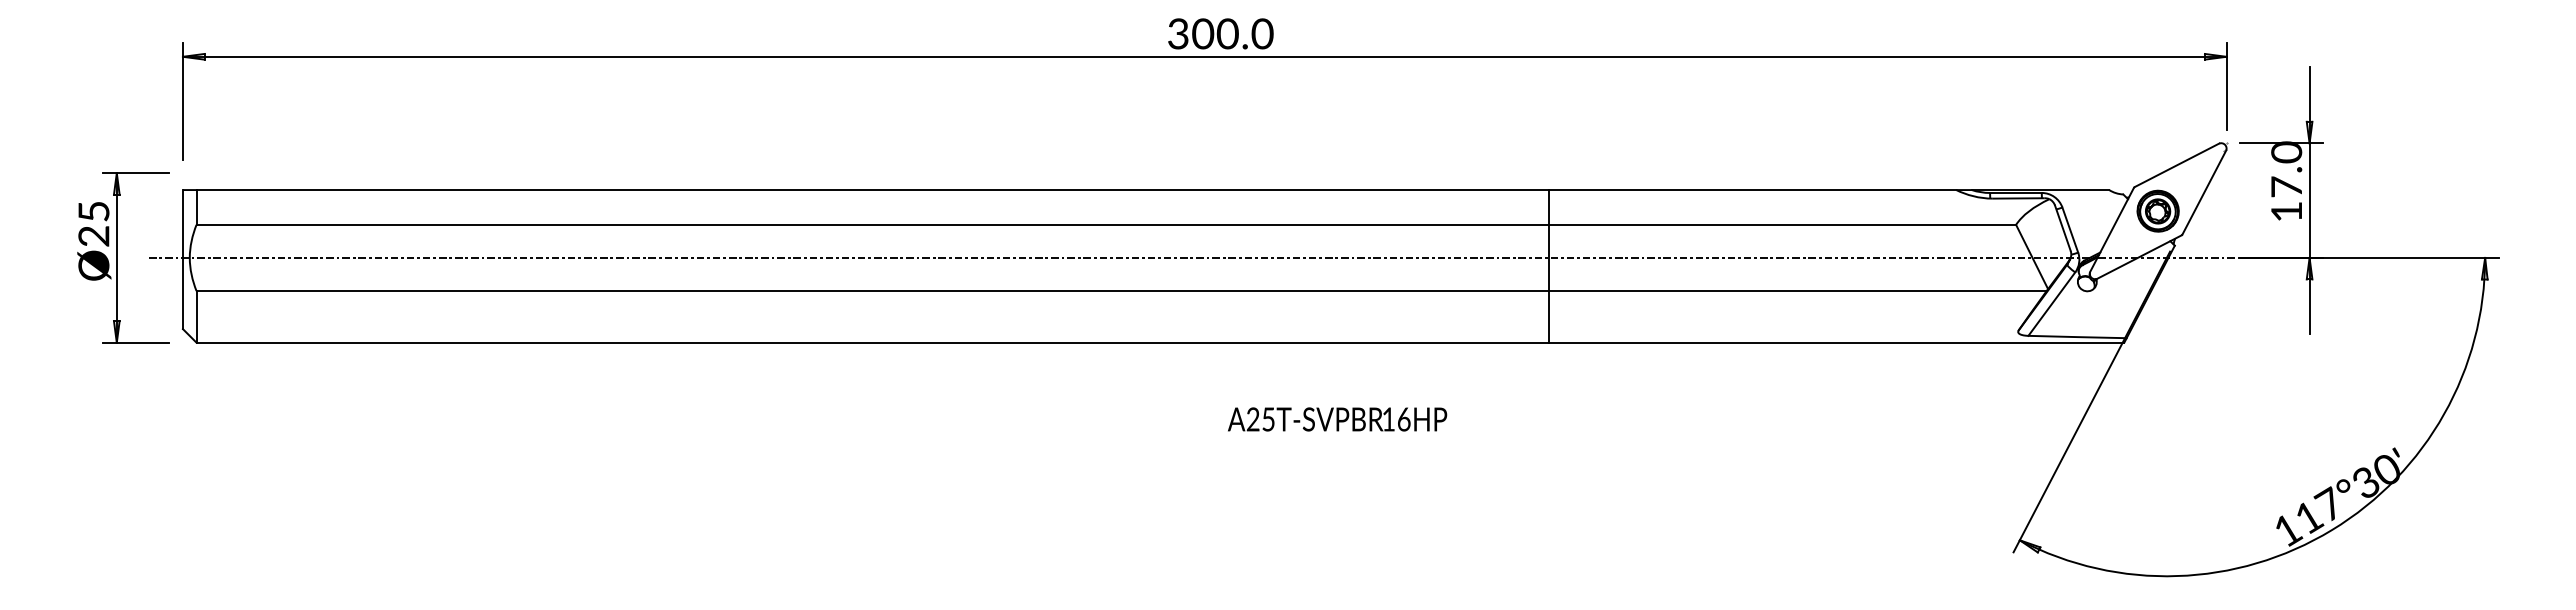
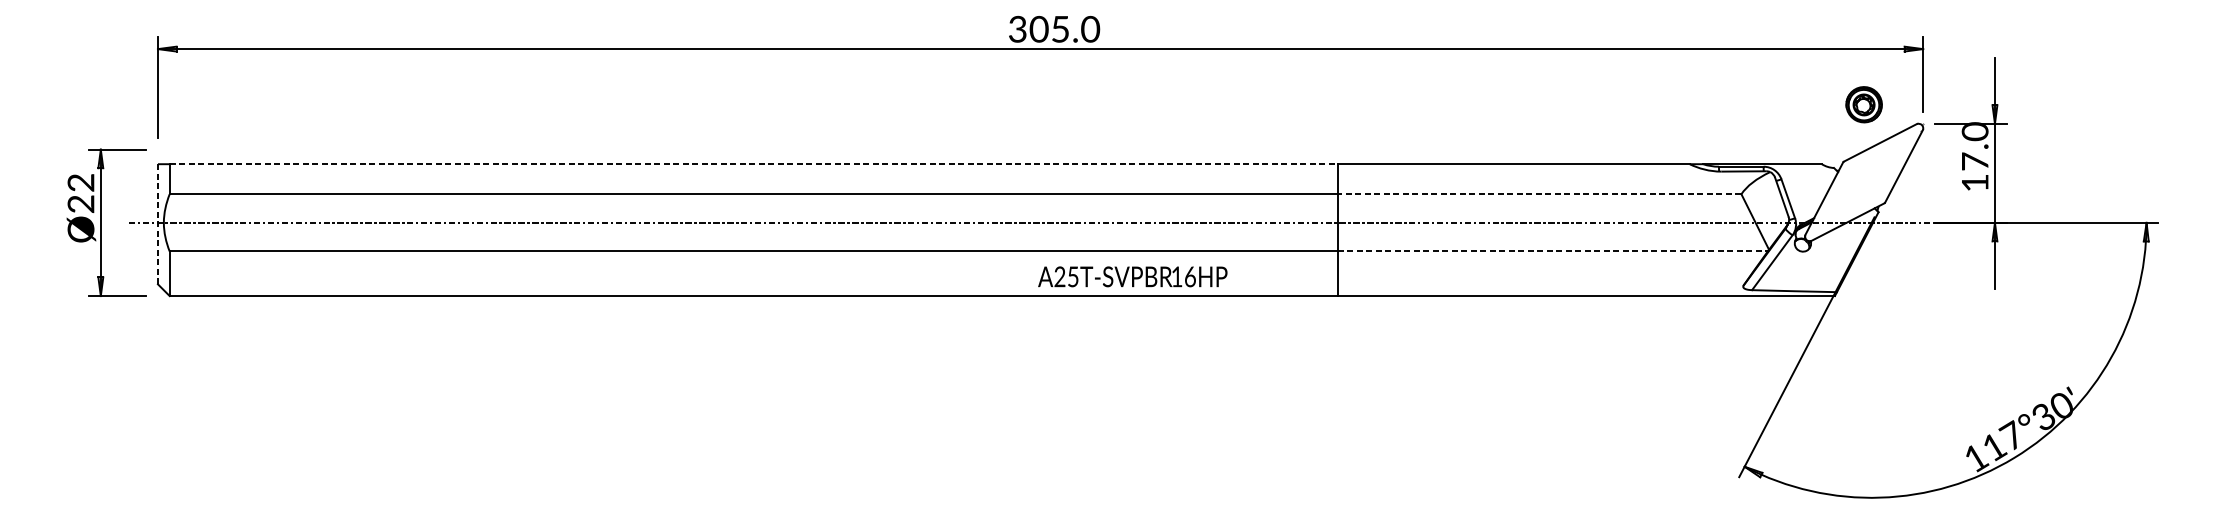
text: (1227, 33) -> (1060, 28), 300.0 -> 305.0
line: (873, 190) -> (754, 164), solid -> dashed
part: (2157, 210) -> (1863, 104), moved
text: (93, 211) -> (80, 182), Ø25 -> Ø22
line: (1782, 224) -> (1539, 193), solid -> dashed
line: (182, 259) -> (157, 224), solid -> dashed
line: (1798, 291) -> (1553, 251), solid -> dashed
text: (1337, 419) -> (1132, 276), moved

